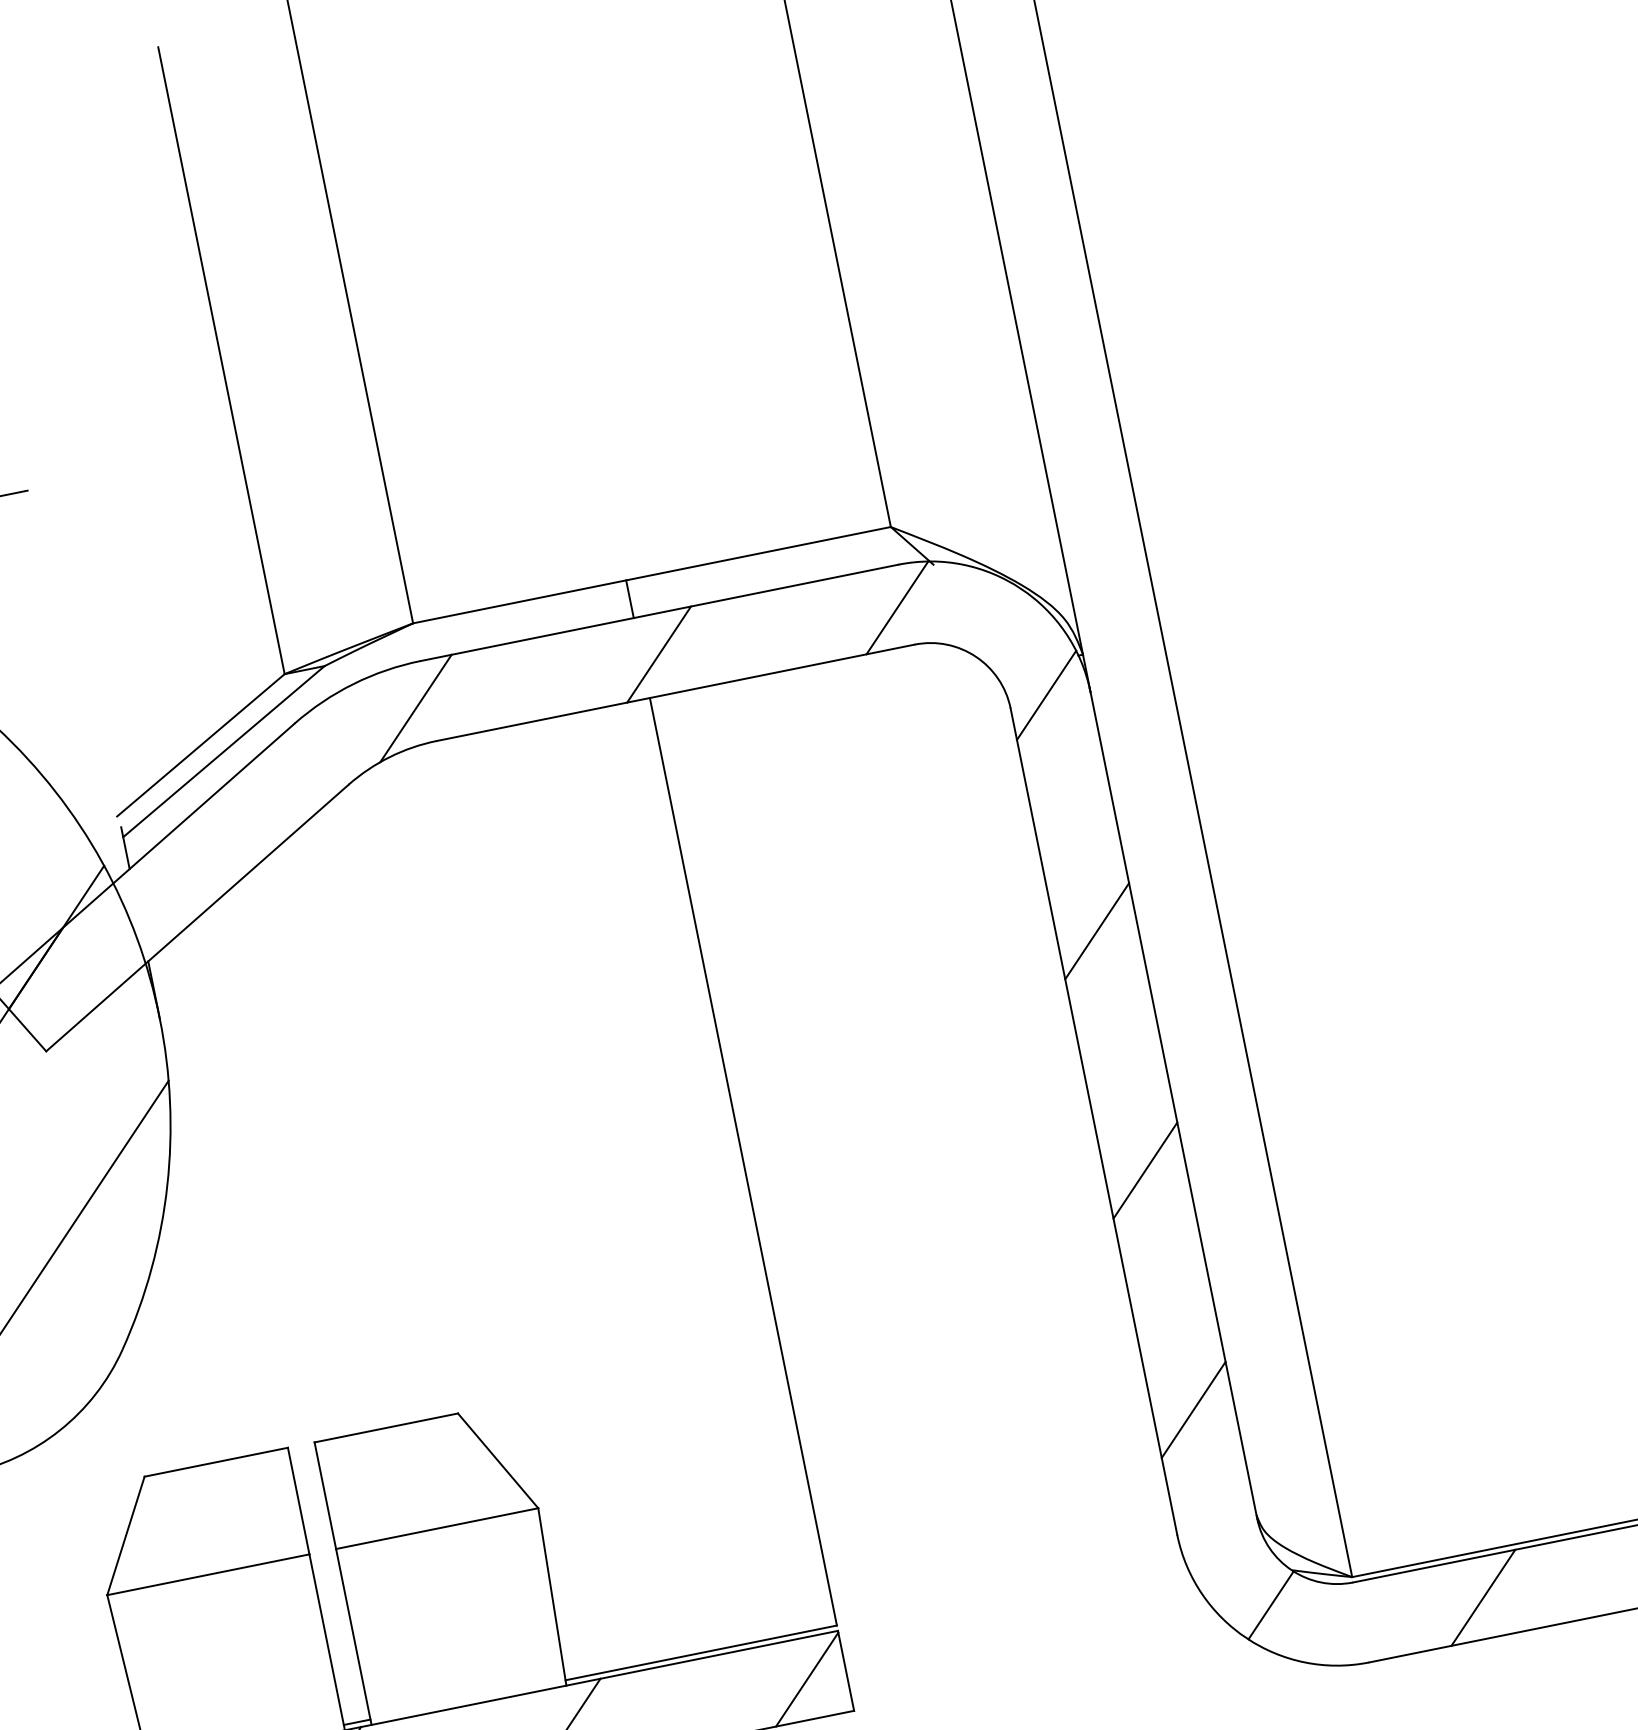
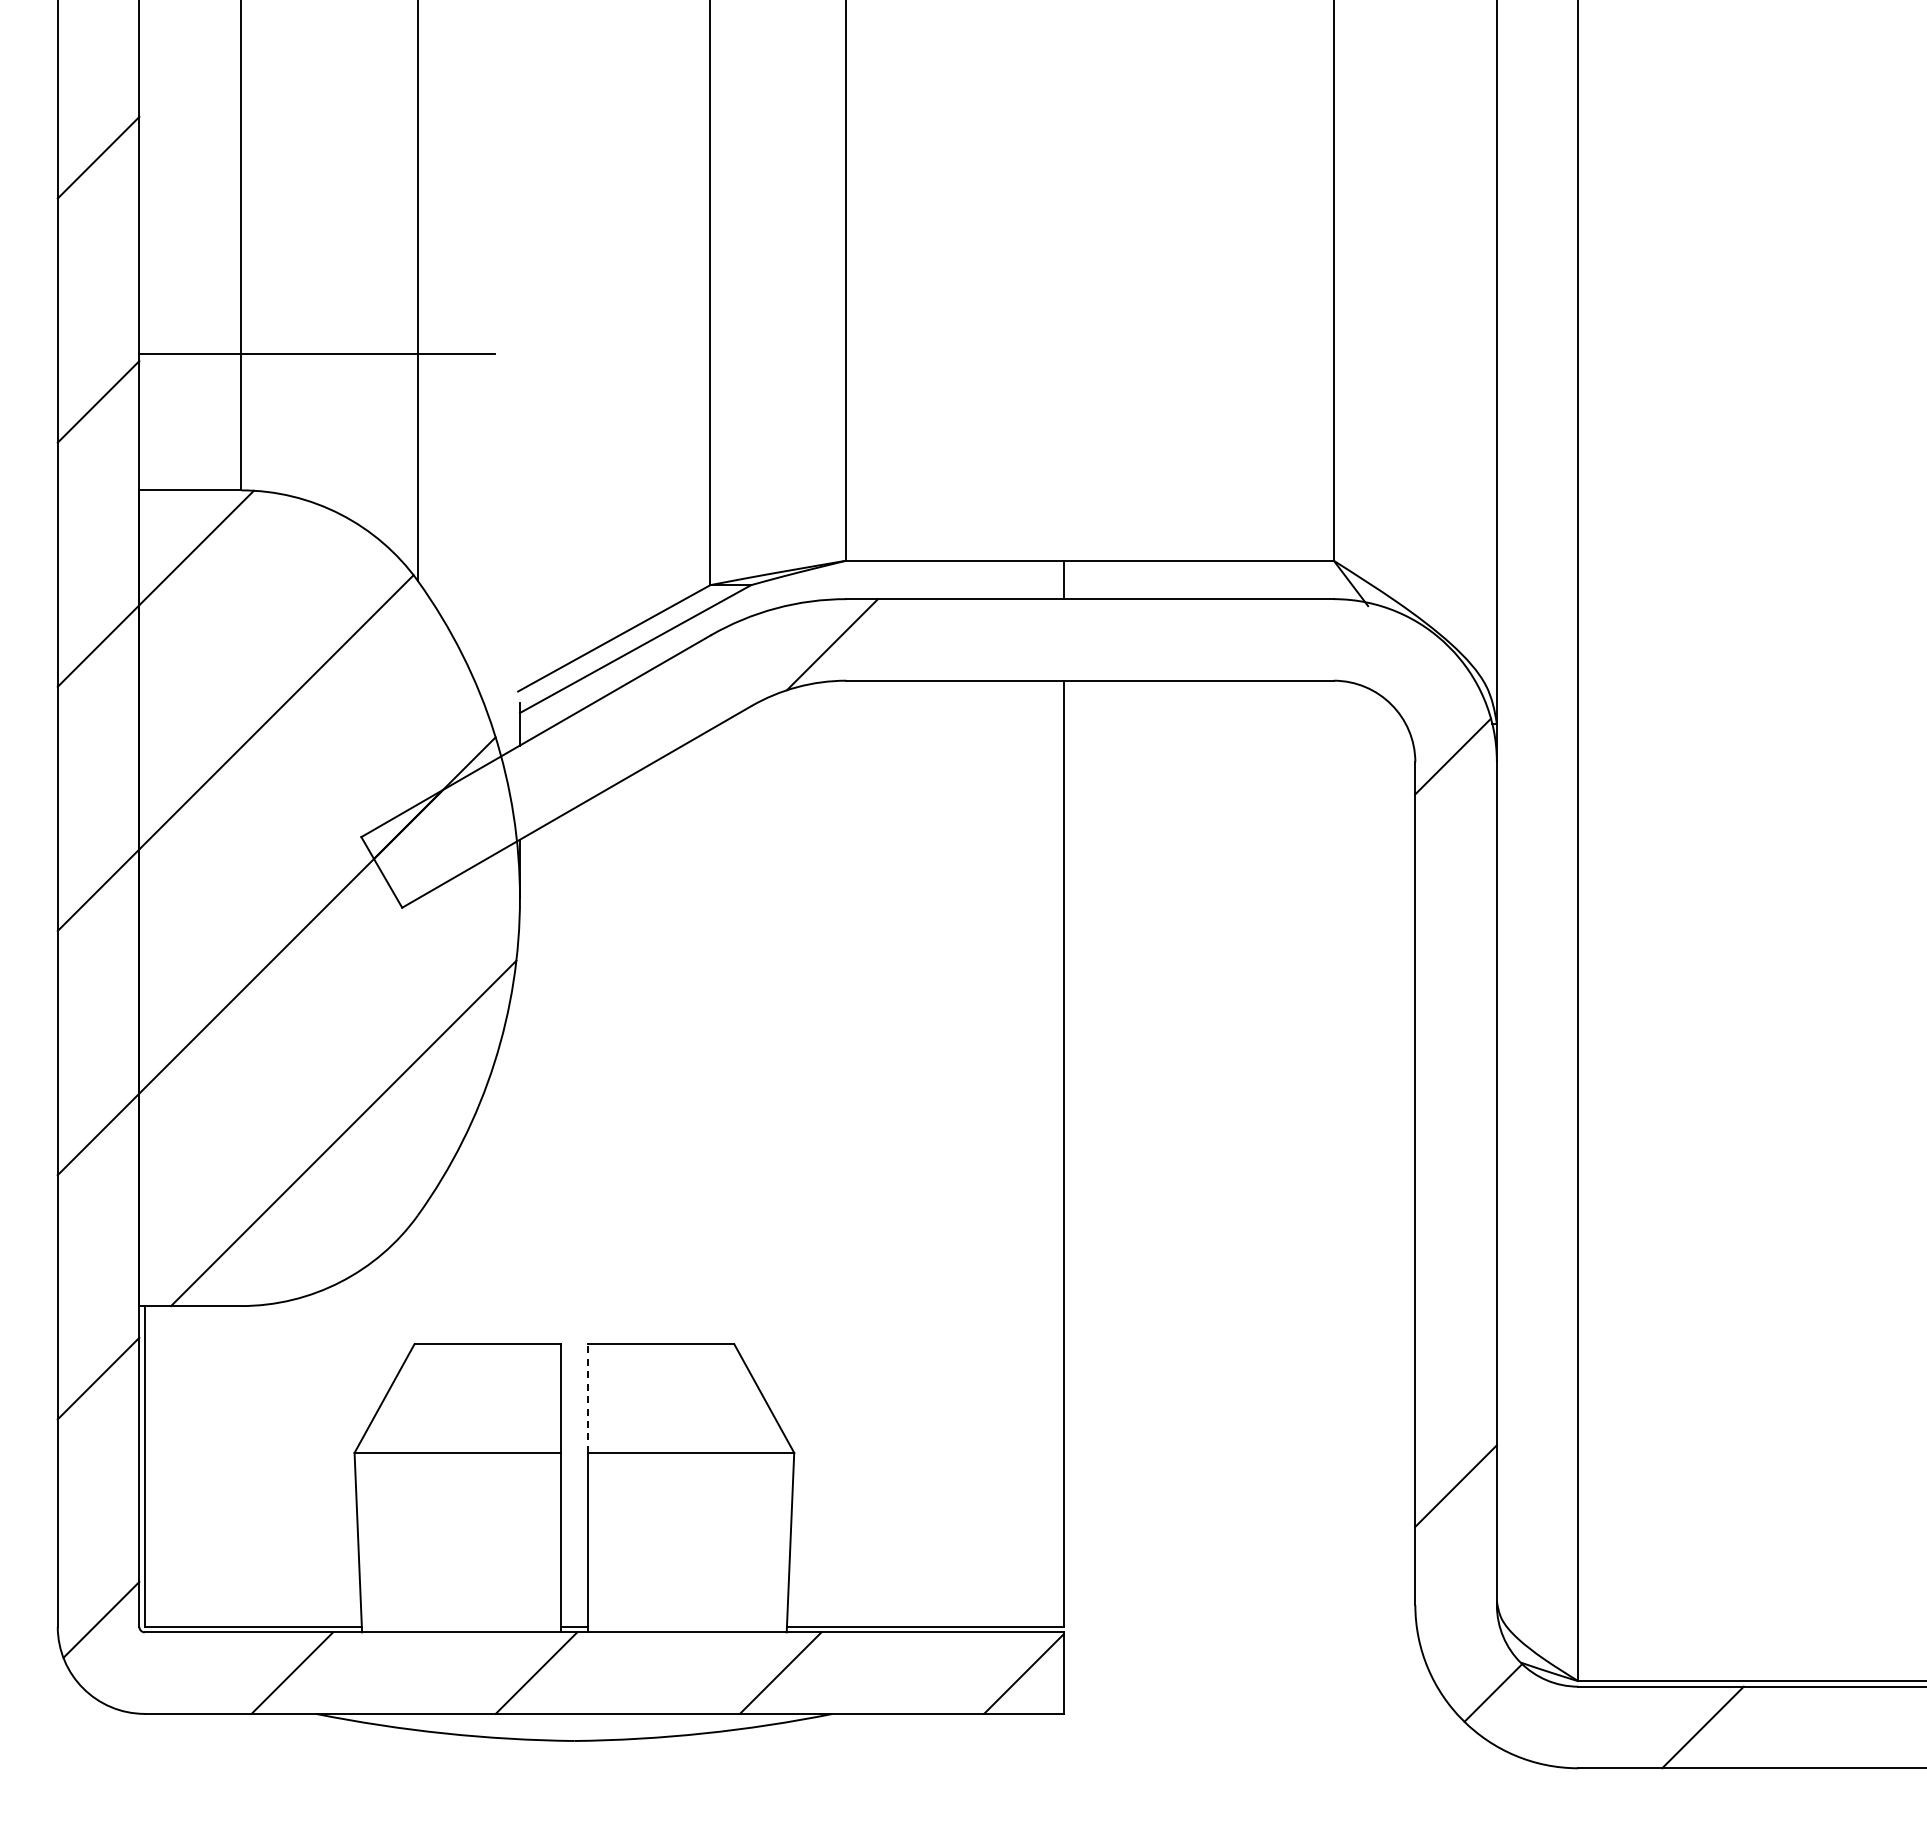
line: (896, 607) -> (1323, 640), removed
line: (659, 654) -> (1081, 639), removed
line: (1096, 931) -> (1455, 997), removed
line: (1144, 1170) -> (1455, 1241), removed
line: (324, 1495) -> (587, 1398), solid -> dashed

